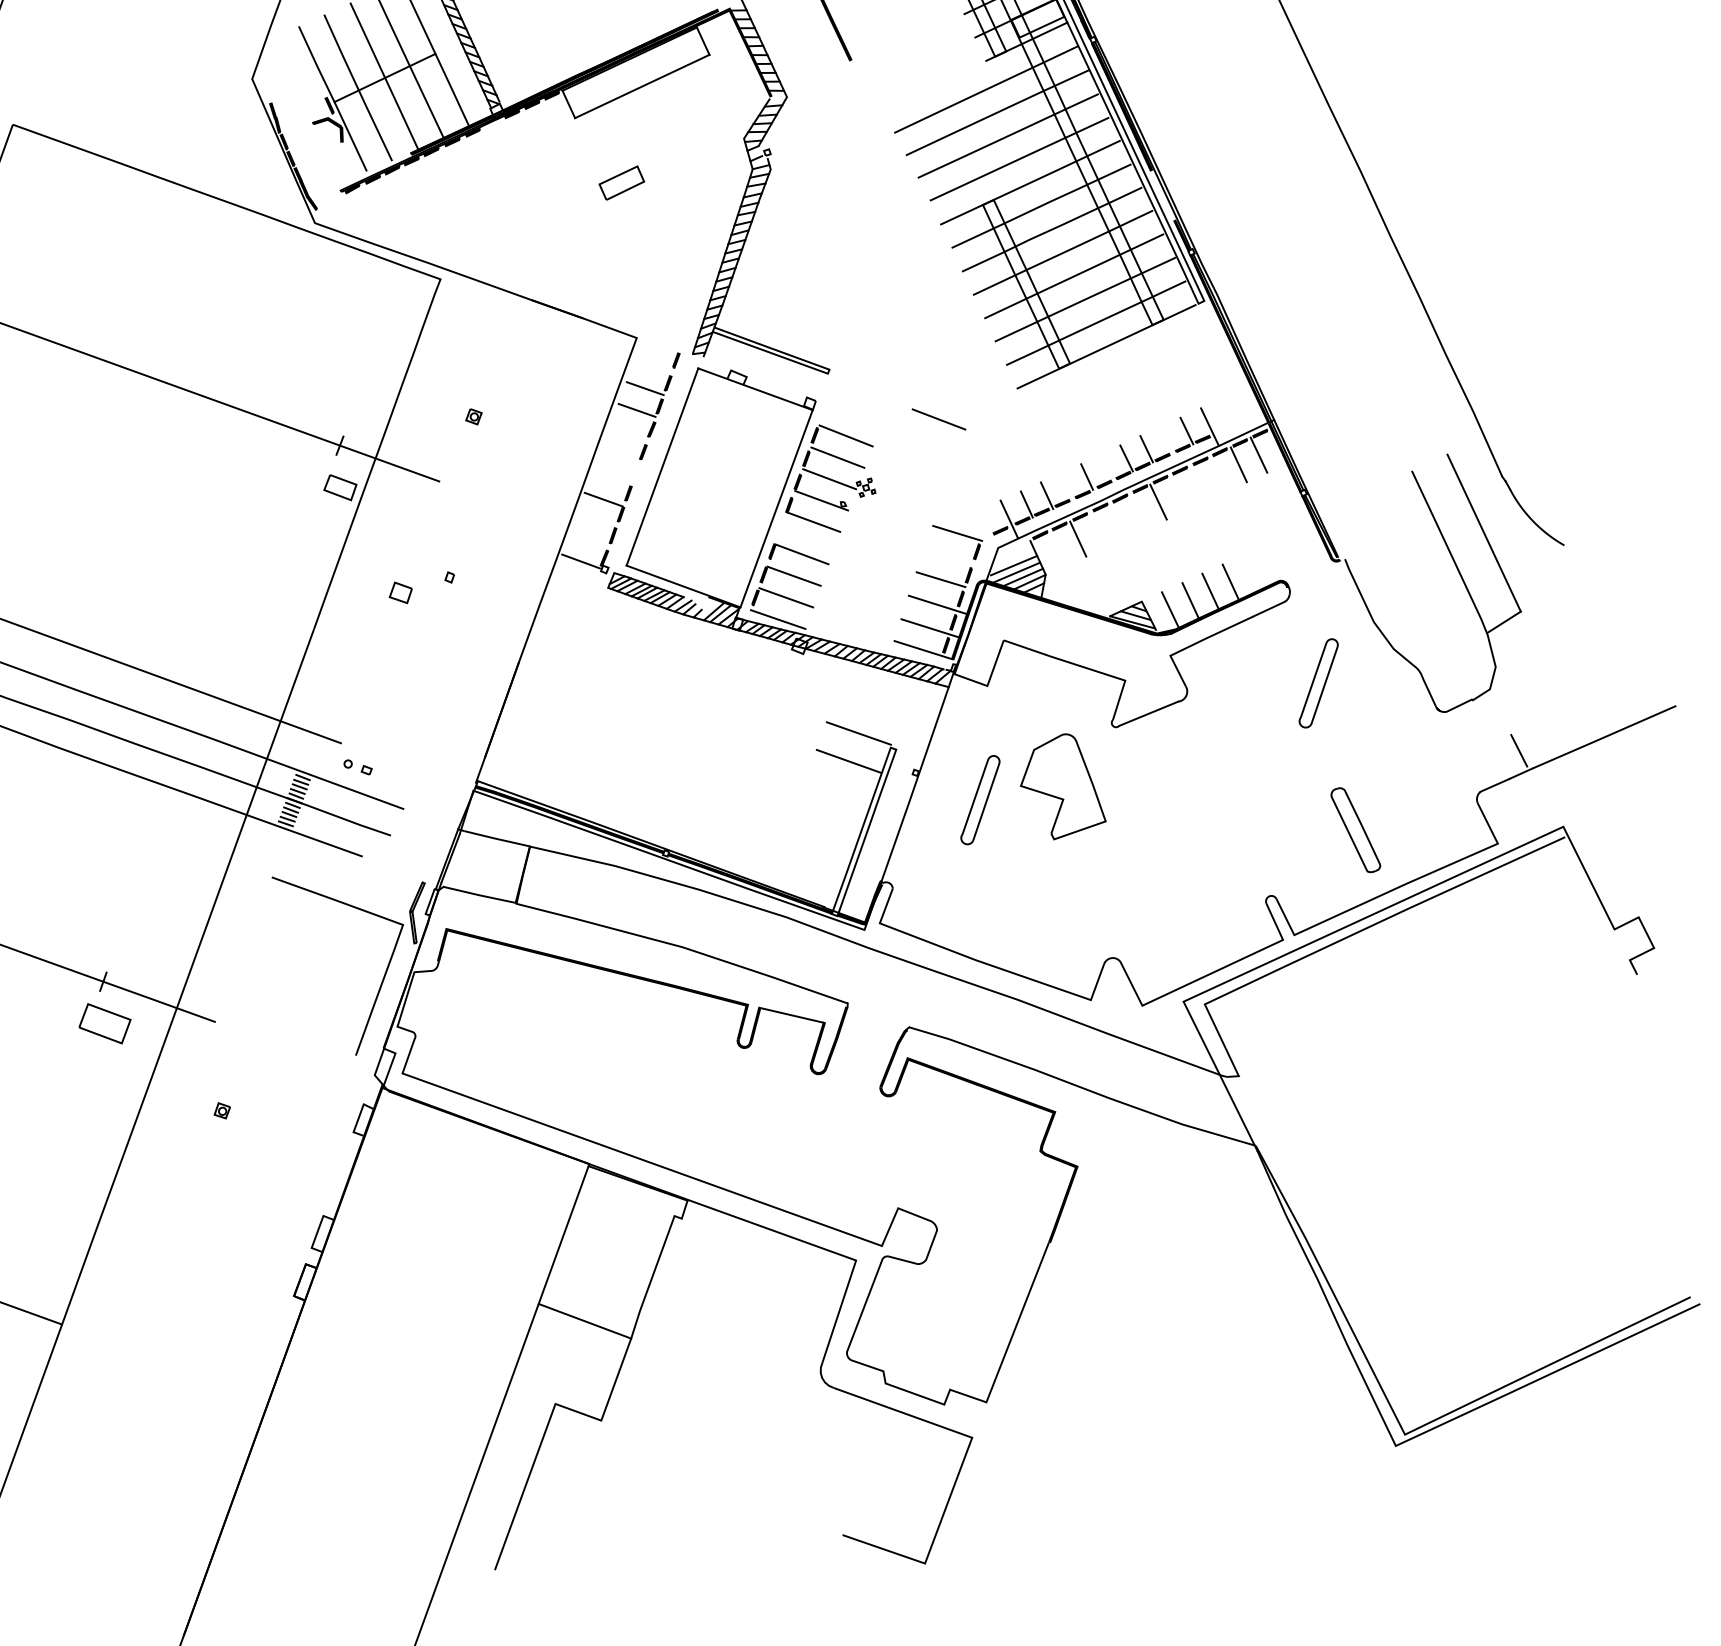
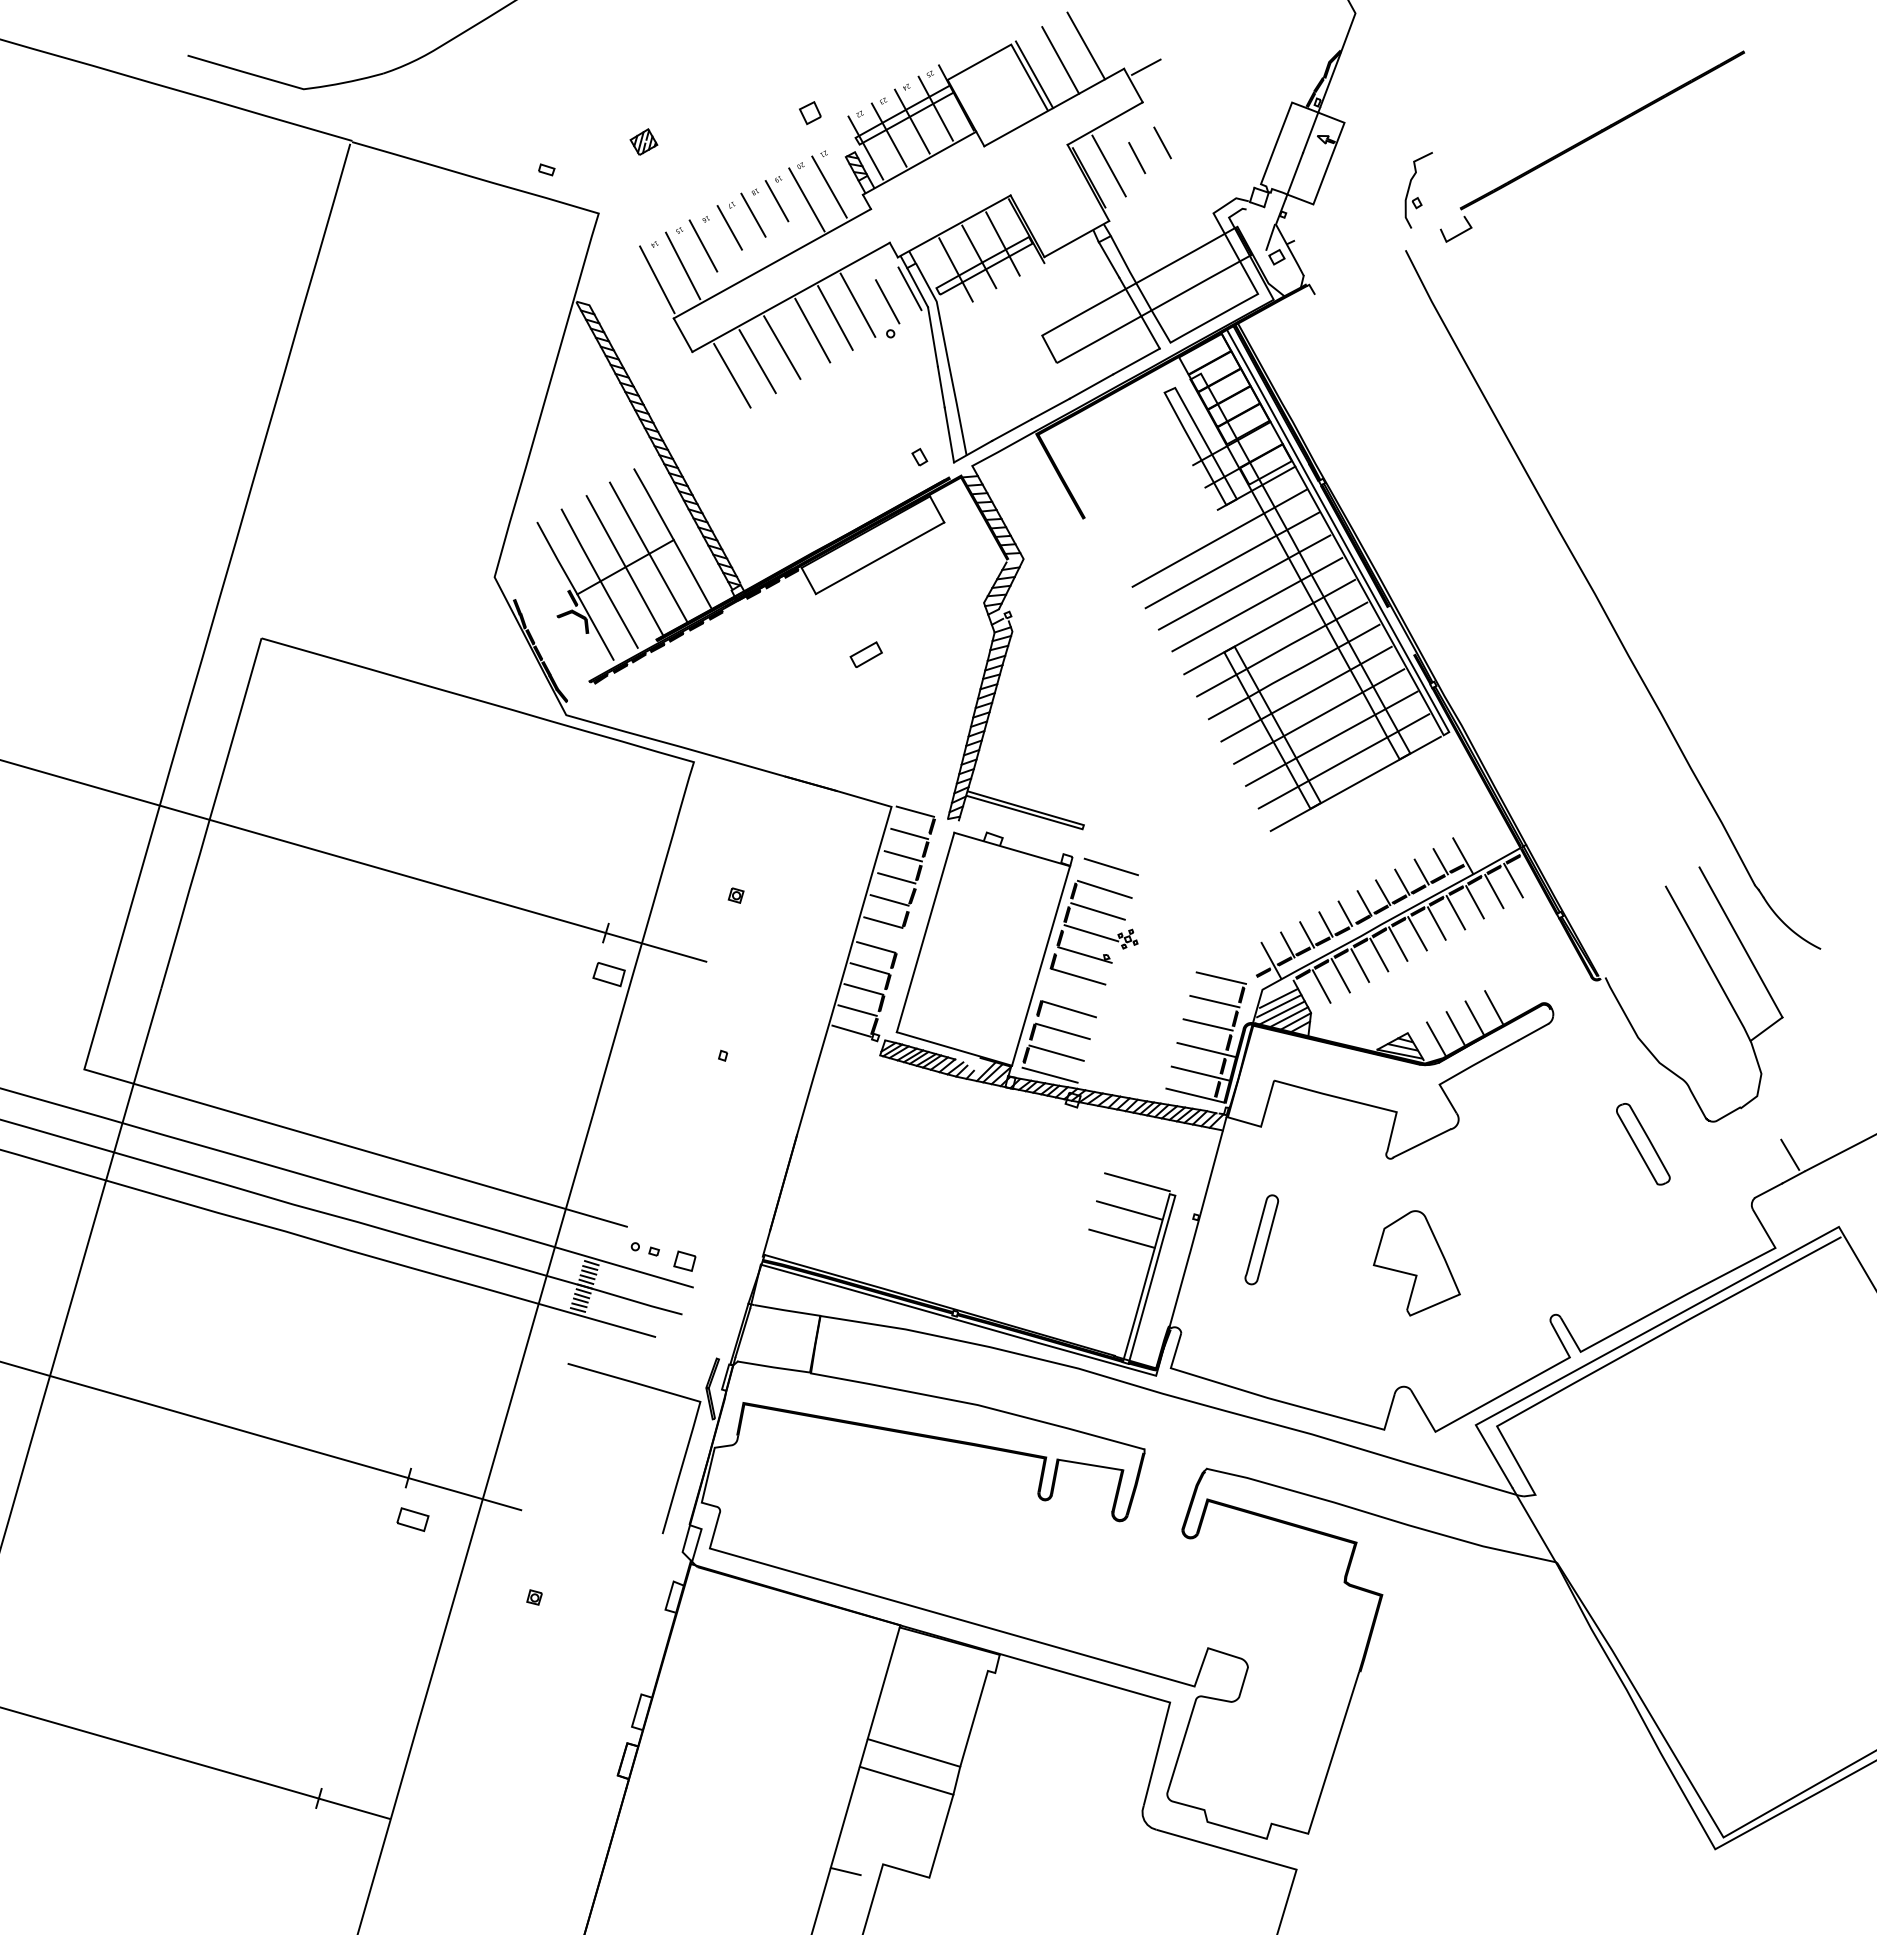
part: (620, 182) -> (865, 654), size x0.71
line: (660, 344) -> (915, 811), added
line: (653, 366) -> (909, 833), added
line: (938, 418) -> (1110, 866), moved
line: (628, 432) -> (889, 900), added
line: (1166, 439) -> (1421, 871), added
line: (620, 454) -> (883, 922), added
line: (1107, 467) -> (1364, 903), added
line: (1218, 474) -> (1474, 902), added
line: (611, 478) -> (876, 947), added
line: (1198, 483) -> (1455, 912), added
line: (1066, 486) -> (1325, 924), added
line: (1178, 493) -> (1436, 923), added
line: (1138, 510) -> (1398, 943), added
line: (595, 520) -> (863, 989), added
line: (1118, 520) -> (1379, 954), added
line: (1098, 530) -> (1360, 965), added
line: (588, 541) -> (857, 1010), added
line: (1058, 548) -> (1321, 986), added
line: (949, 556) -> (1214, 1001), added
line: (1013, 556) -> (1278, 997), added
part: (400, 592) -> (684, 1260), moved
part: (1318, 682) -> (1587, 1101), removed
part: (1064, 787) -> (1416, 1263), moved
line: (838, 789) -> (1121, 1238), added
part: (1355, 830) -> (1643, 1144), moved
part: (104, 1023) -> (412, 1519), size x0.62
line: (593, 1293) -> (913, 1752), added
line: (517, 1408) -> (845, 1871), added

